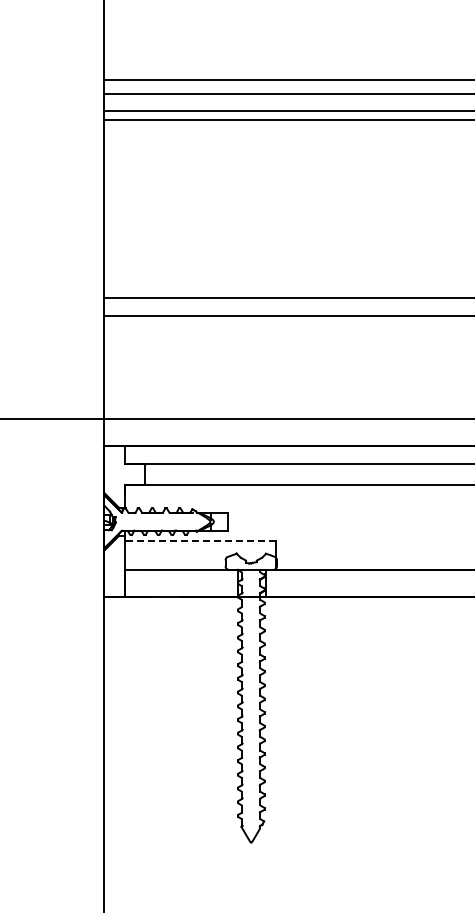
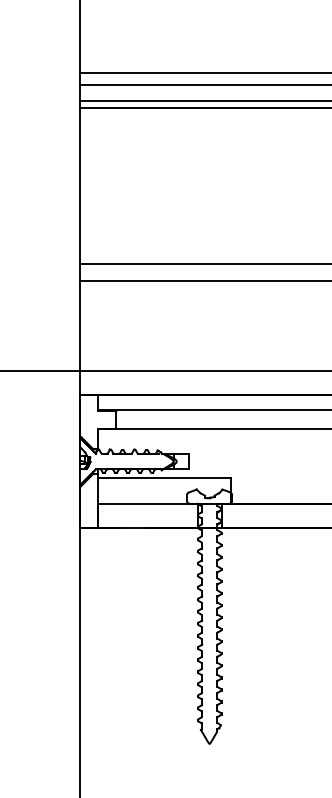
line: (199, 541) -> (164, 478), dashed -> solid

